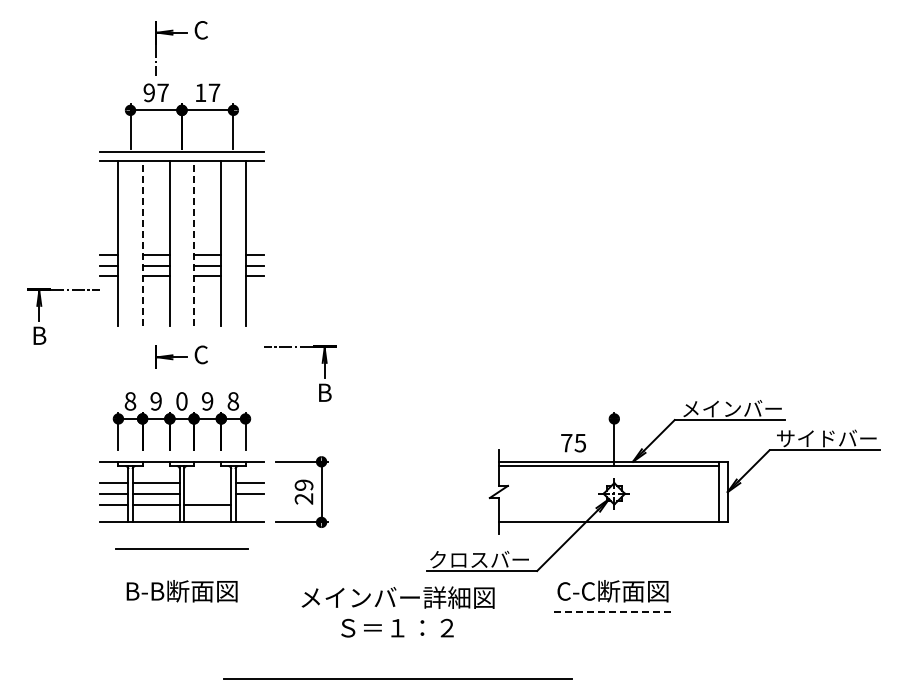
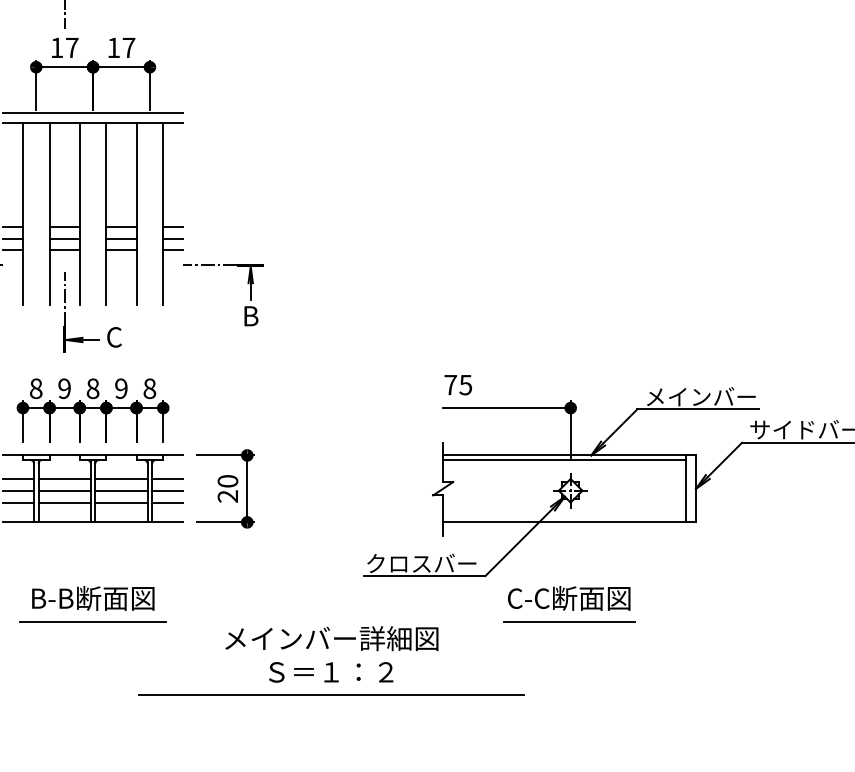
text: (148, 92) -> (56, 47), 97 -> 17
line: (142, 243) -> (49, 214), dashed -> solid
line: (194, 243) -> (106, 214), dashed -> solid
line: (156, 319) -> (64, 298), added
part: (319, 383) -> (245, 305), moved
text: (181, 401) -> (92, 388), 0 -> 8
line: (556, 418) -> (506, 407), added
text: (573, 443) -> (458, 385), moved
line: (207, 483) -> (121, 479), added
text: (303, 484) -> (227, 480), 29 -> 20
line: (207, 493) -> (121, 490), added
line: (249, 504) -> (167, 502), added
line: (181, 548) -> (92, 620), moved
text: (397, 611) -> (331, 653), moved
line: (613, 612) -> (569, 621), dashed -> solid

